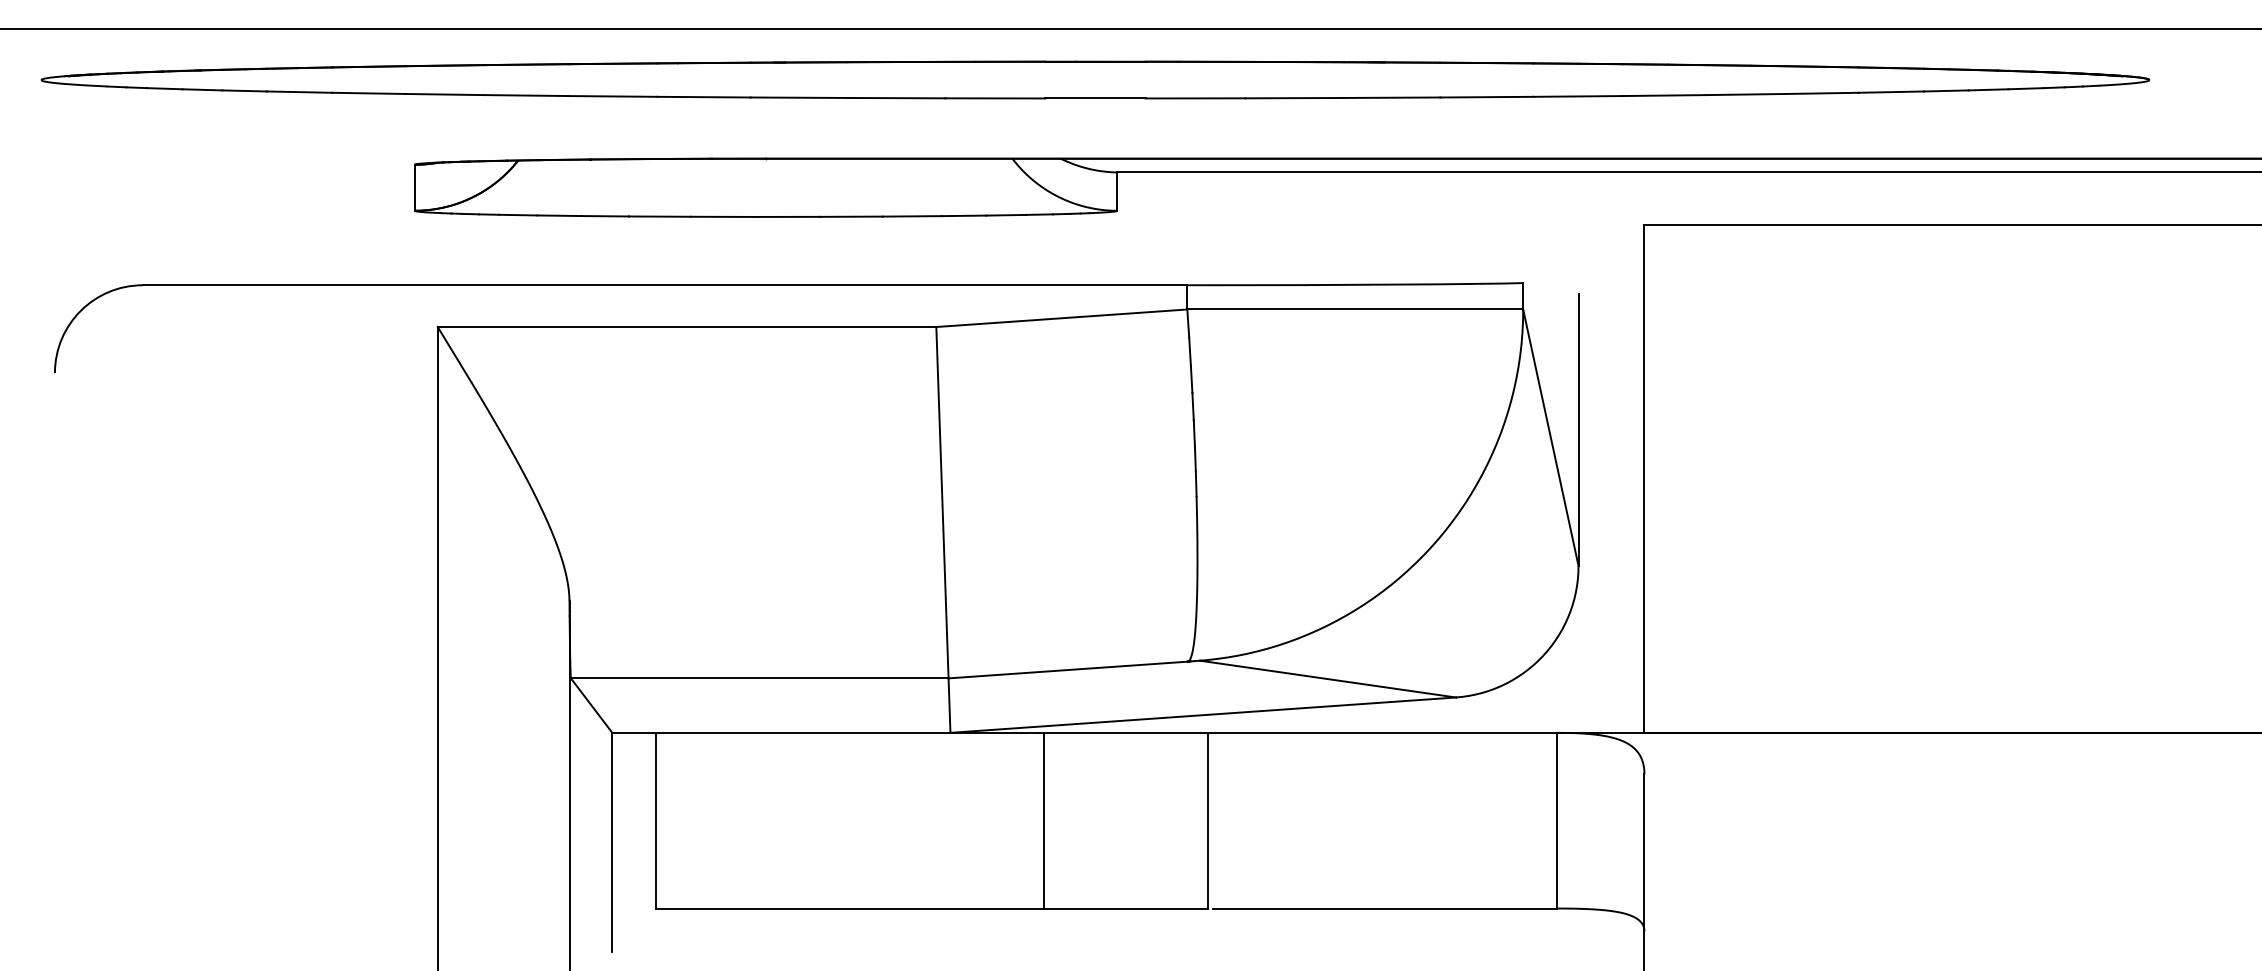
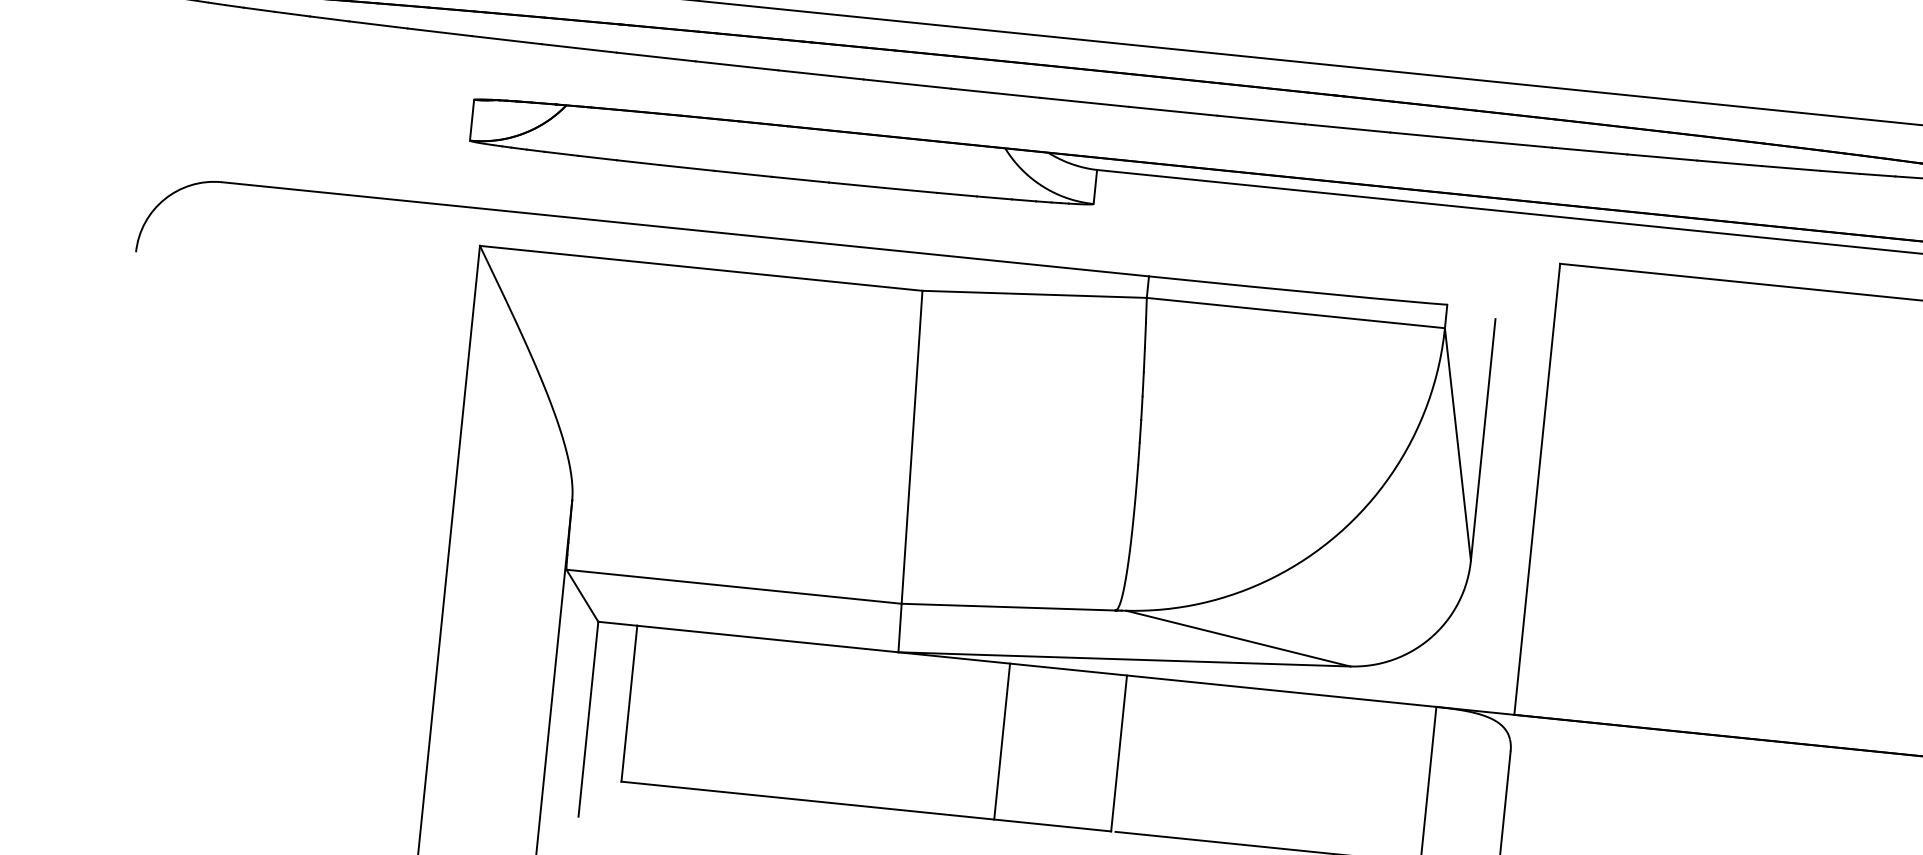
line: (1044, 820) -> (1002, 741), moved

